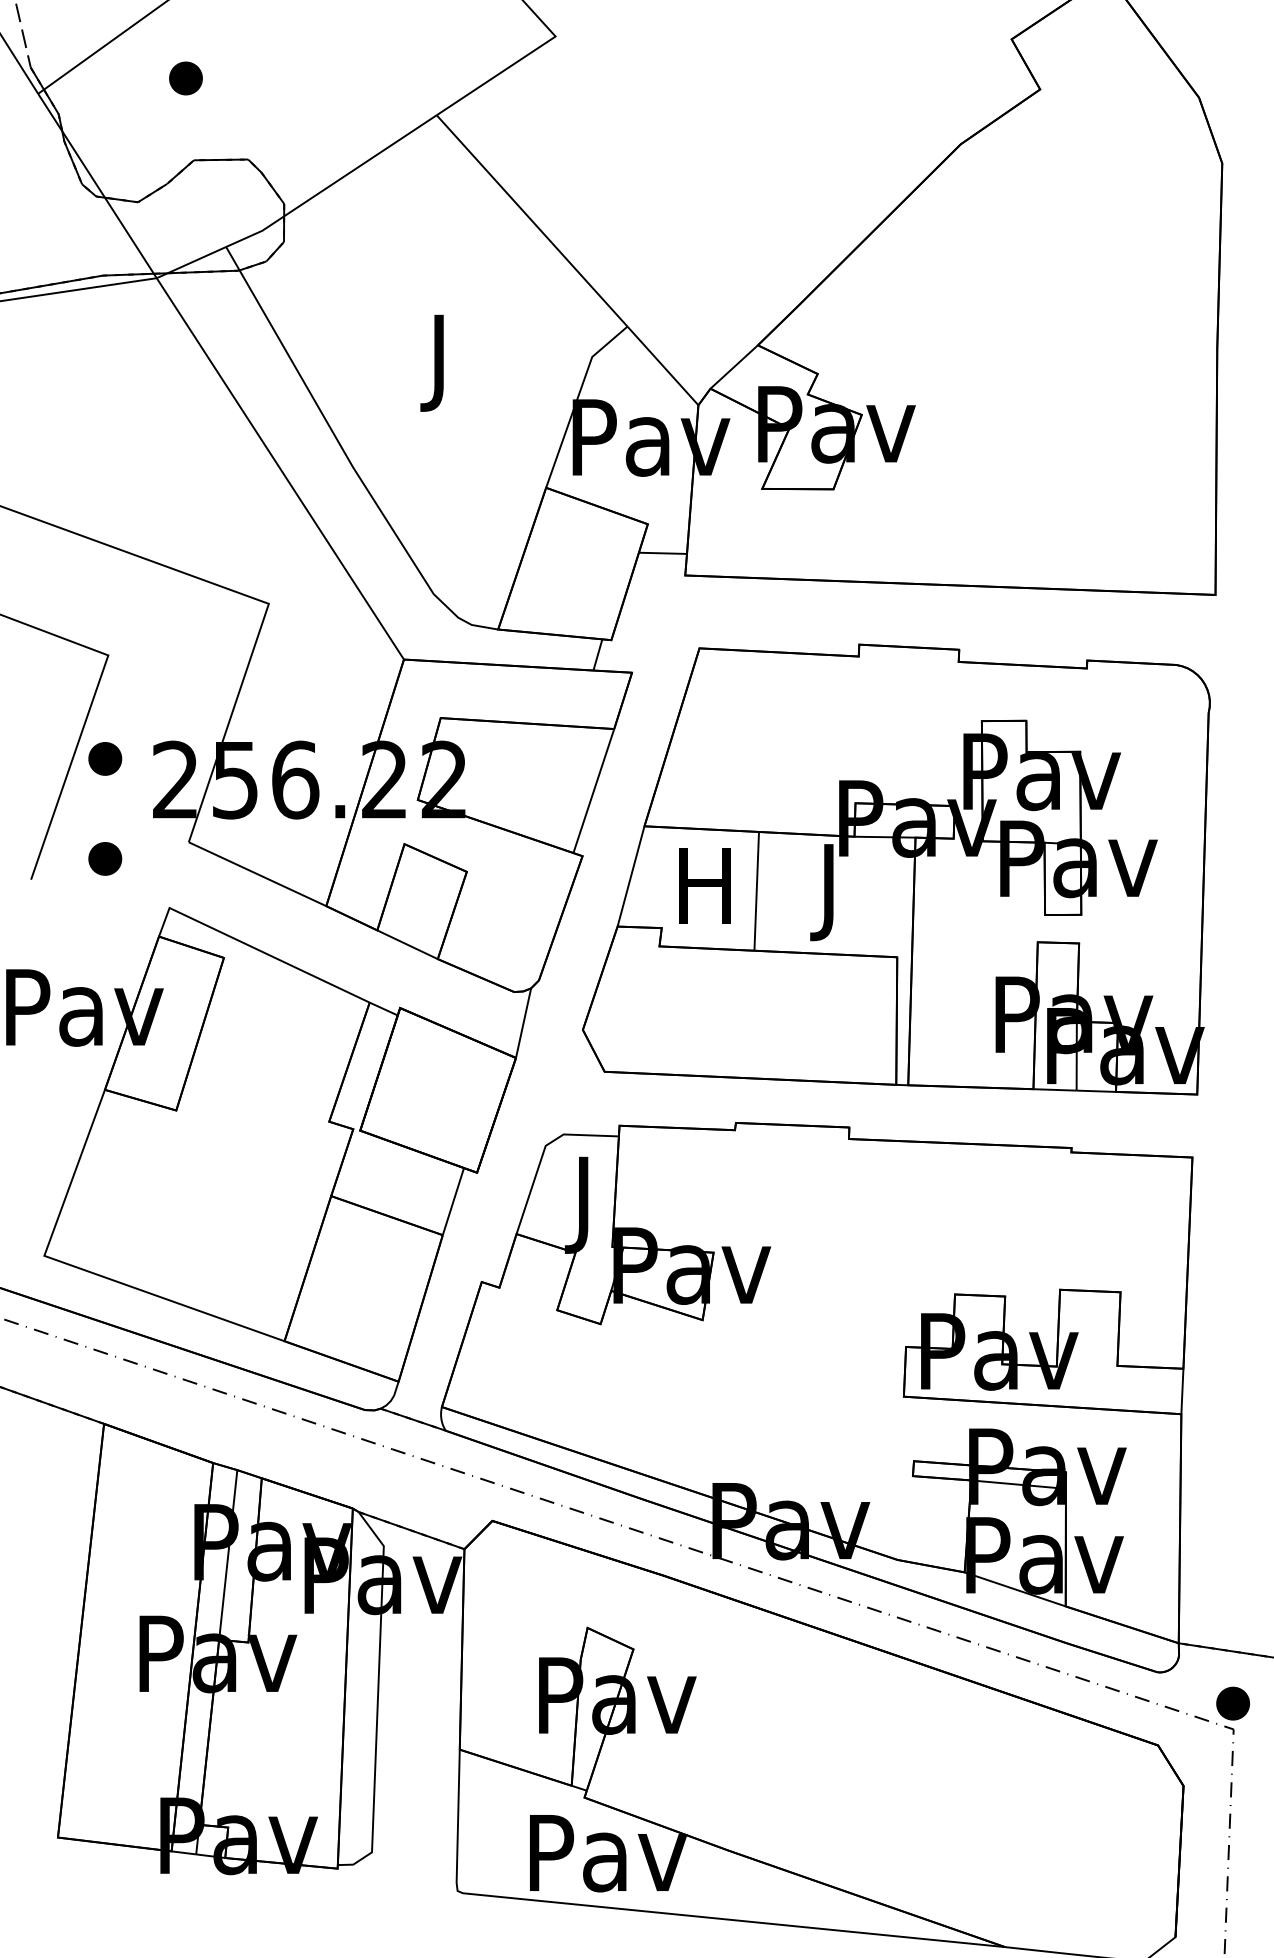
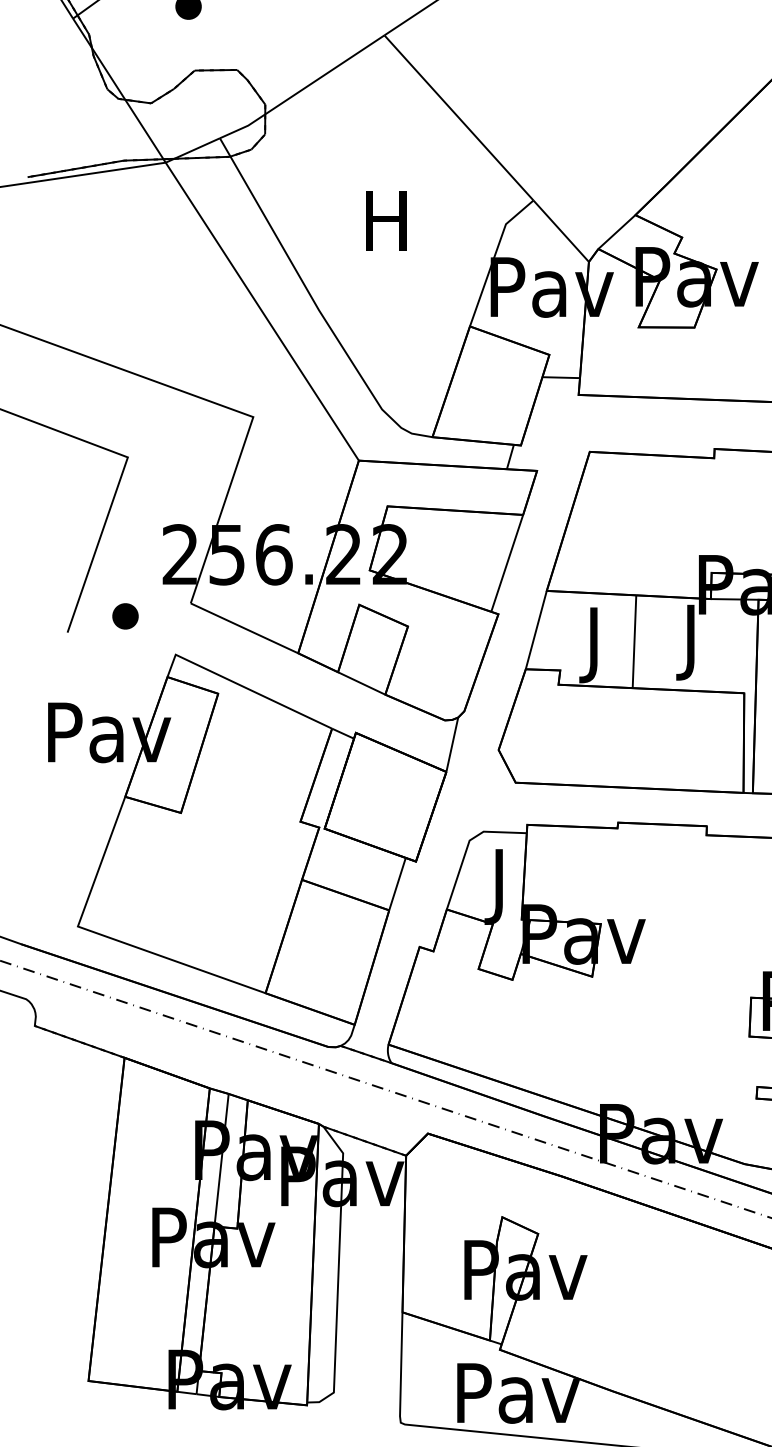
text: (438, 362) -> (385, 228), J -> H
part: (105, 758) -> (125, 537), removed
text: (704, 895) -> (593, 644), H -> J

